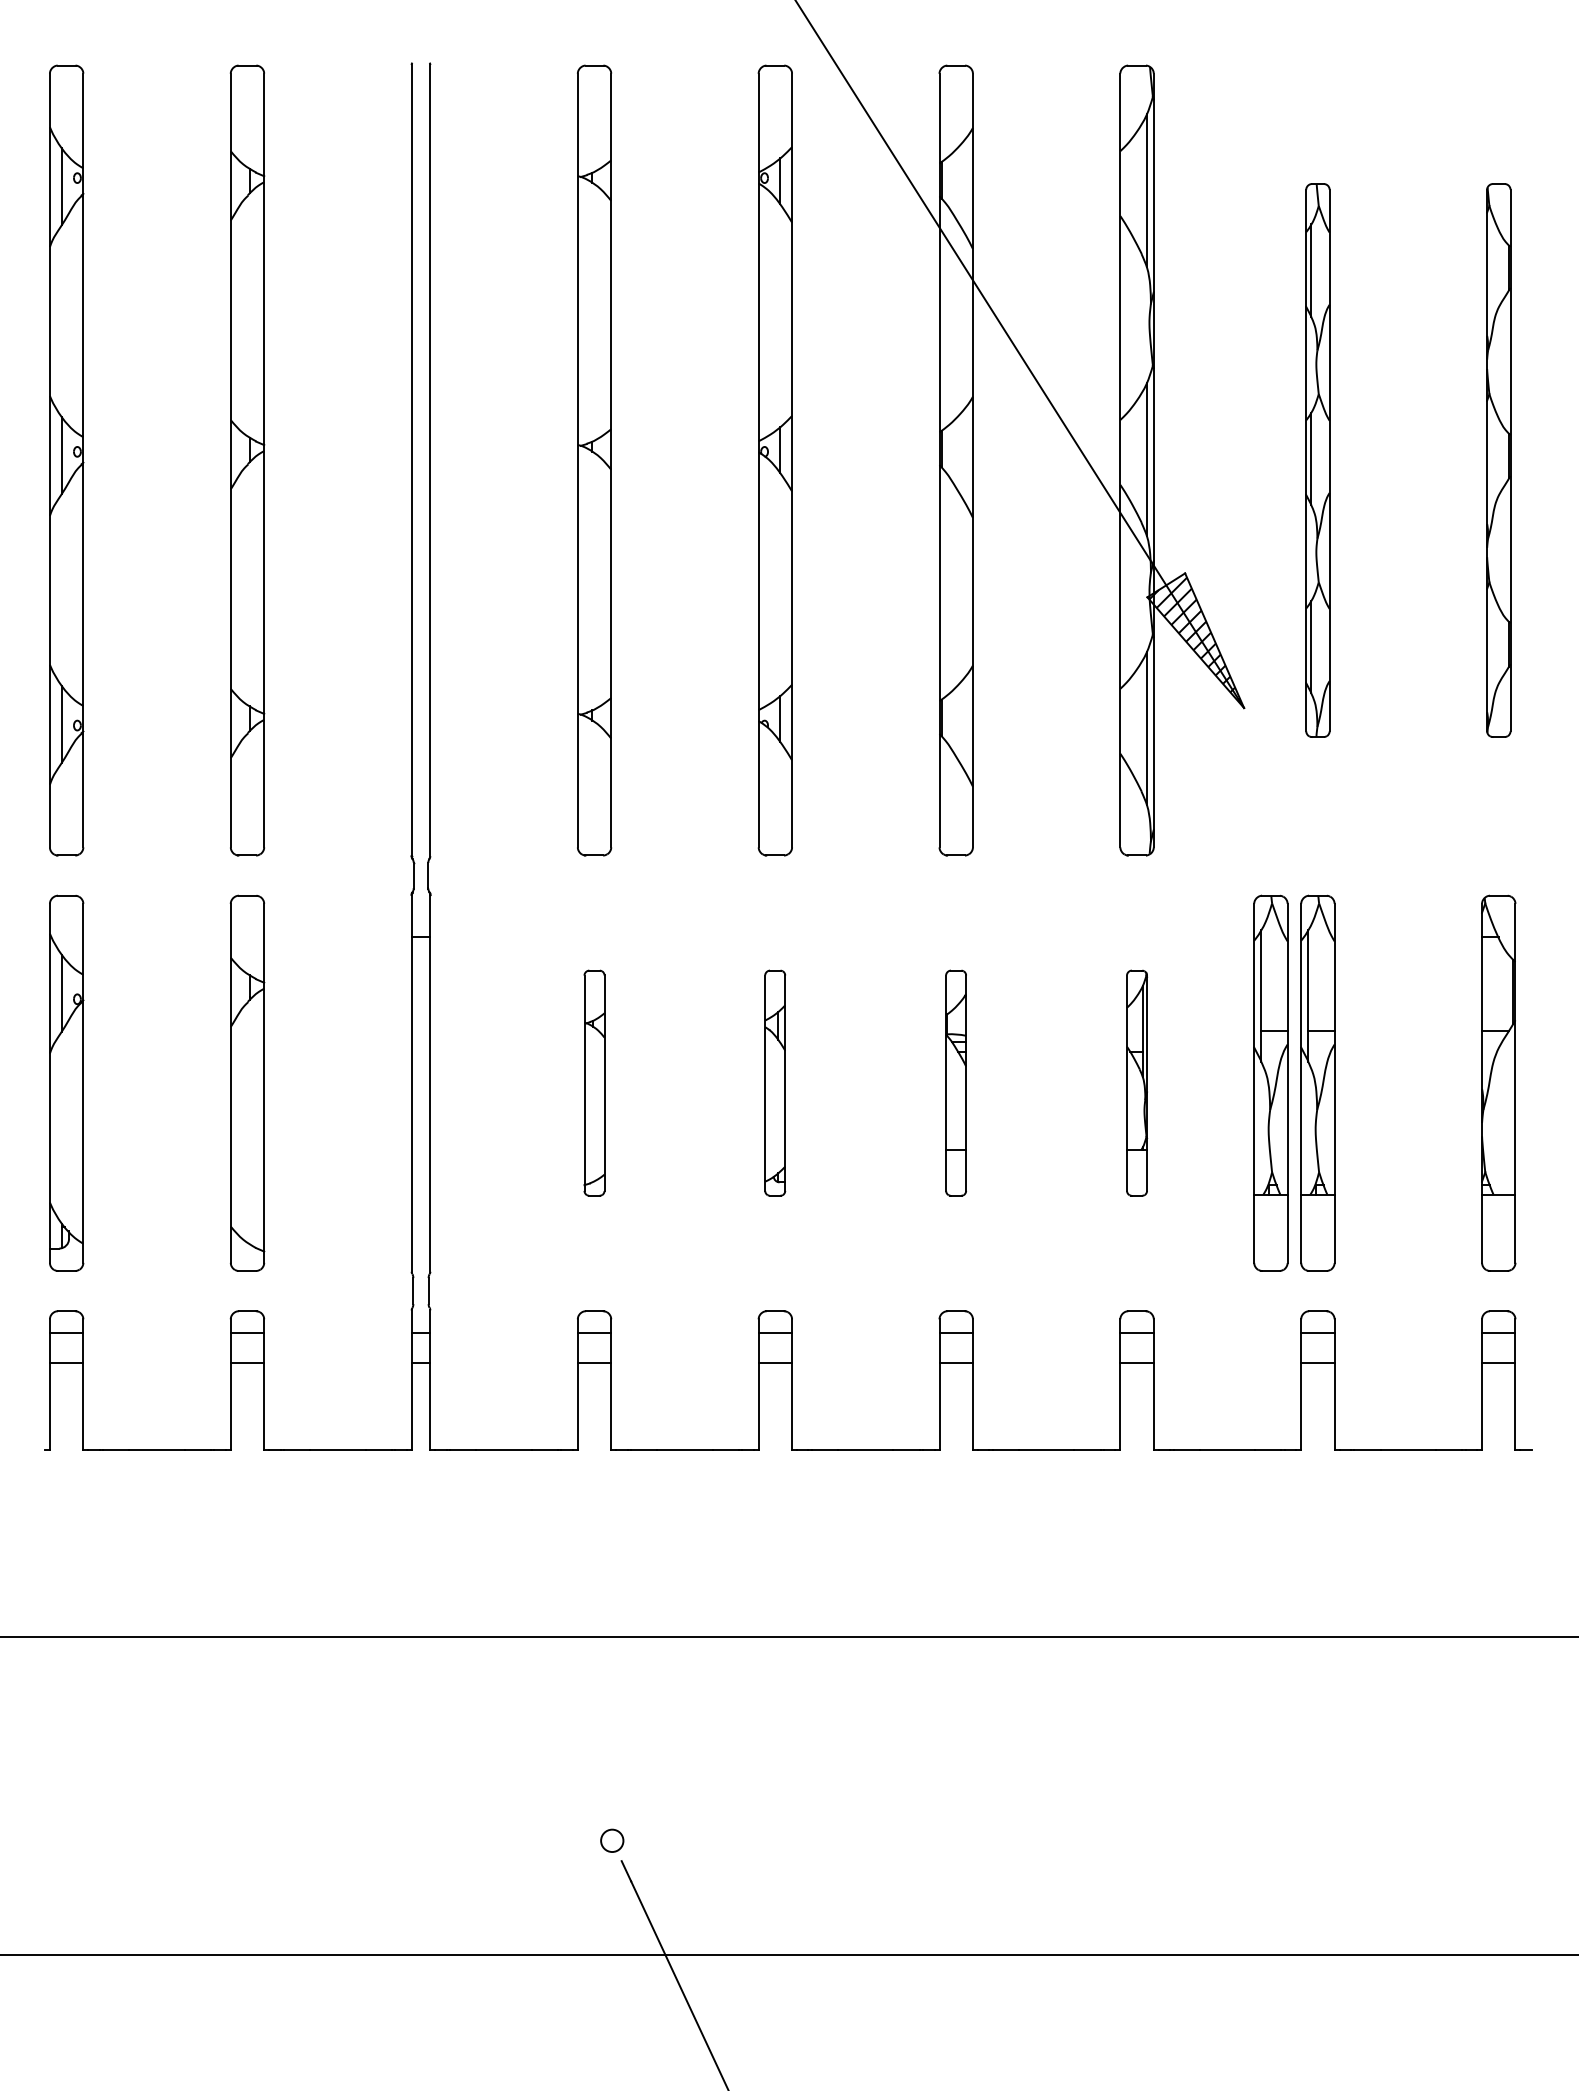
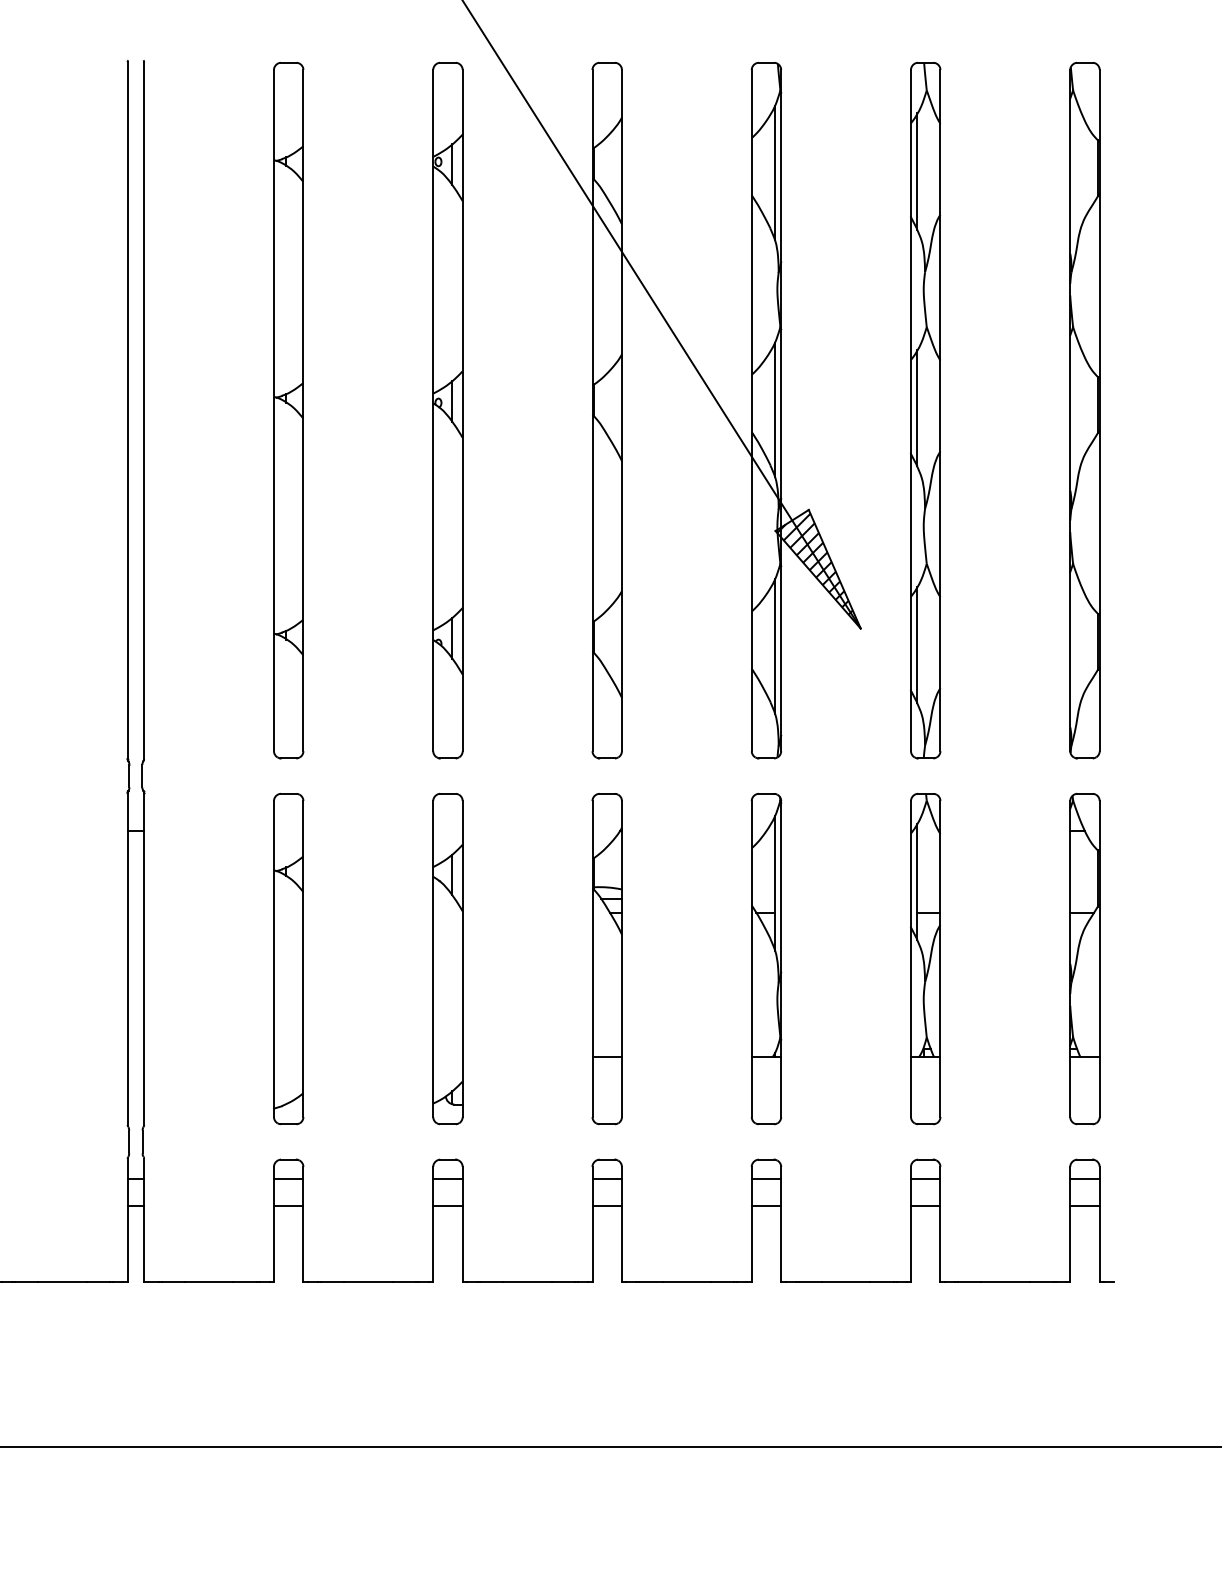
part: (1317, 460) -> (925, 410), size x1.43
part: (1498, 460) -> (1084, 410), size x1.43
part: (594, 1082) -> (288, 958), size x1.67
part: (774, 1082) -> (447, 958), size x1.67
part: (955, 1082) -> (606, 958), size x1.67
part: (1136, 1082) -> (765, 958), size x1.67
part: (1270, 1082) -> (883, 958), removed

